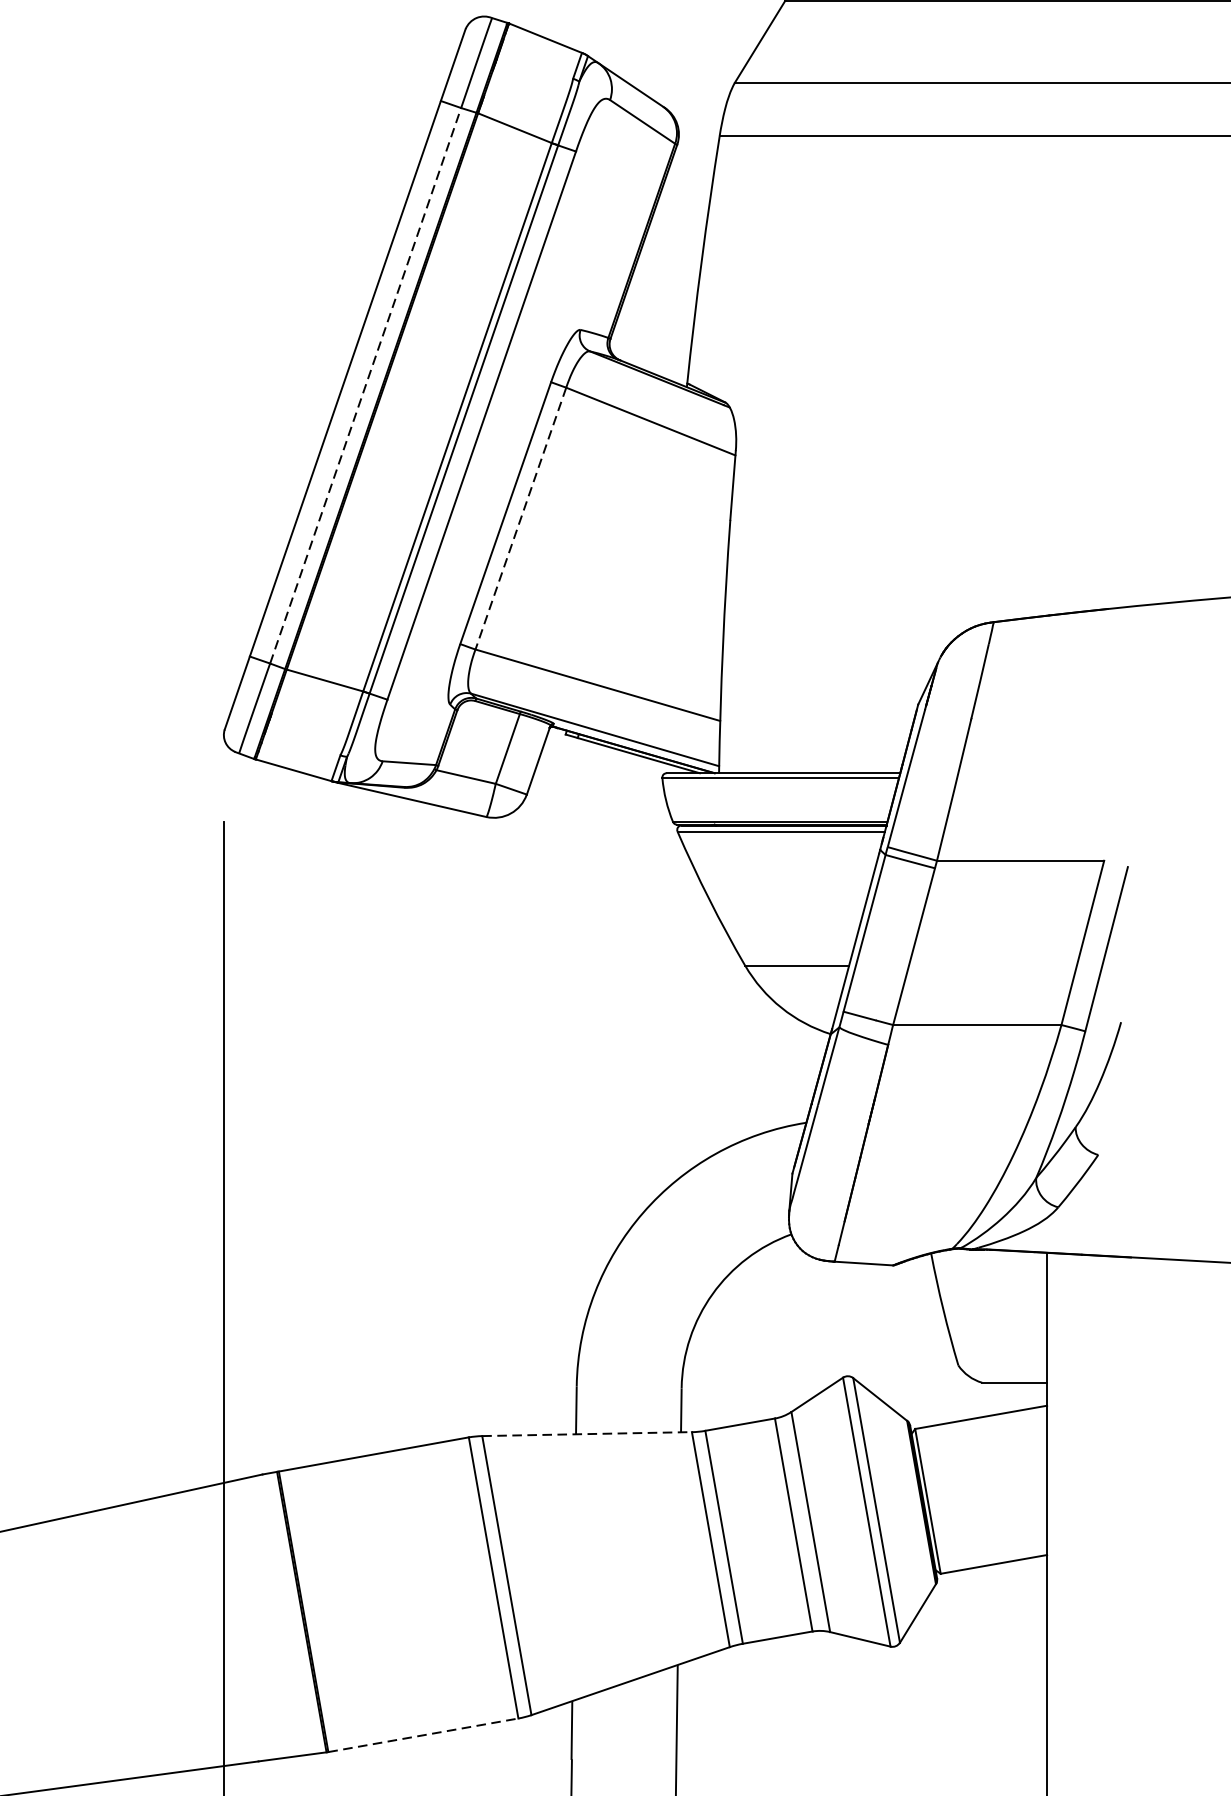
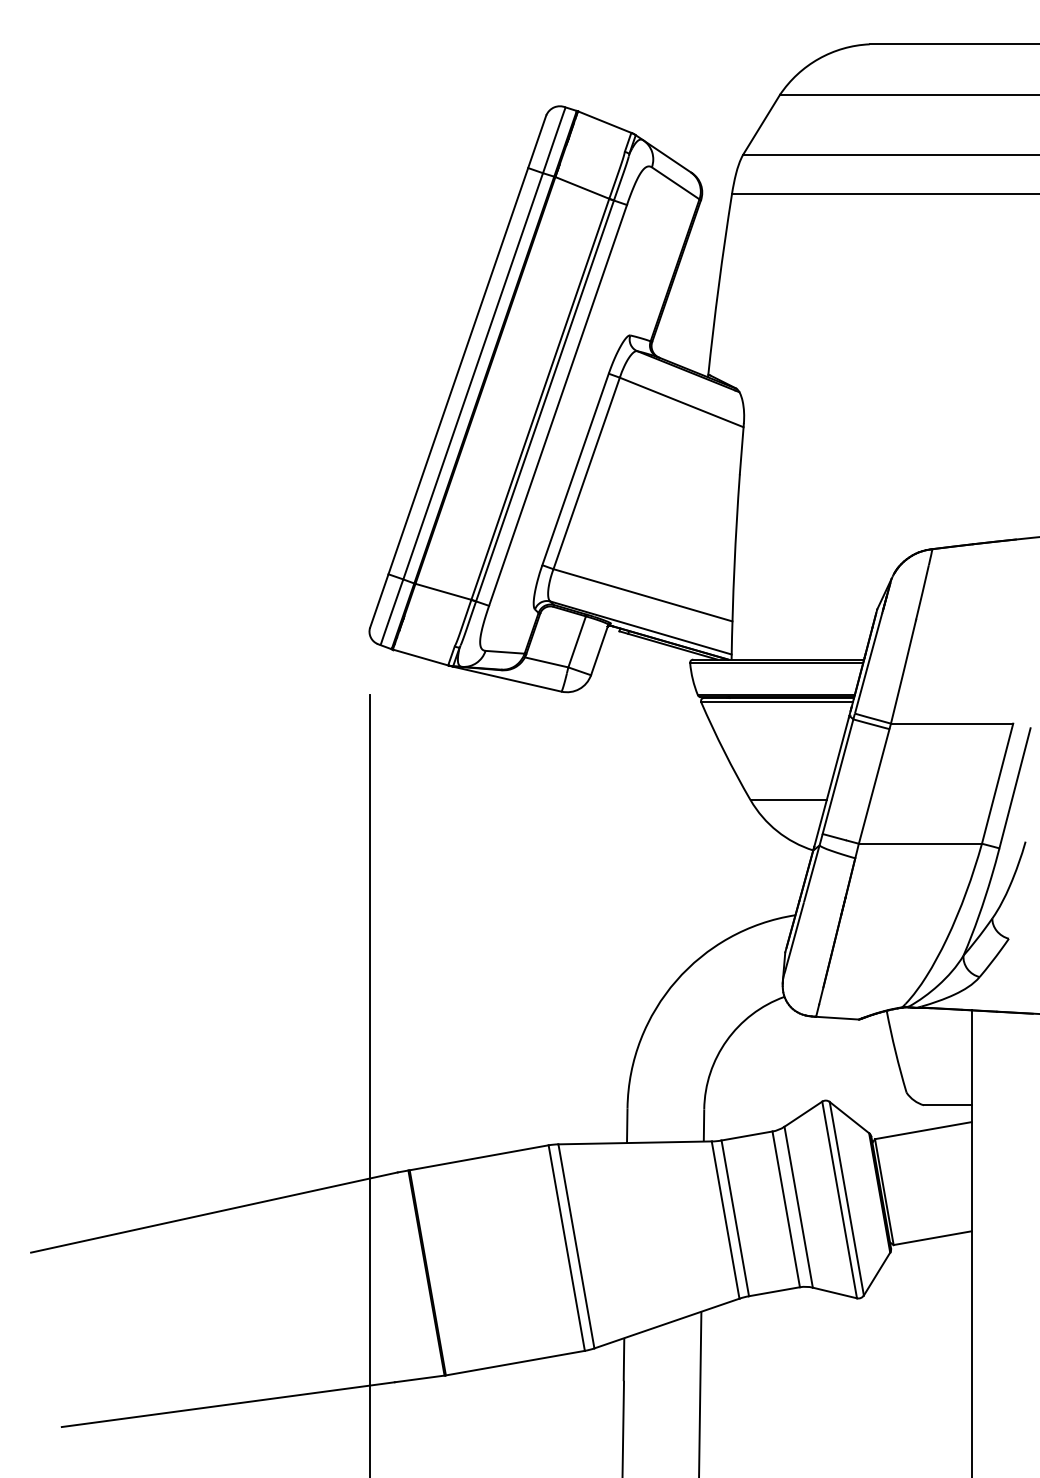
line: (366, 386) -> (473, 376), dashed -> solid
line: (520, 518) -> (586, 473), dashed -> solid
line: (587, 1433) -> (635, 1142), dashed -> solid
line: (423, 1735) -> (515, 1363), dashed -> solid

